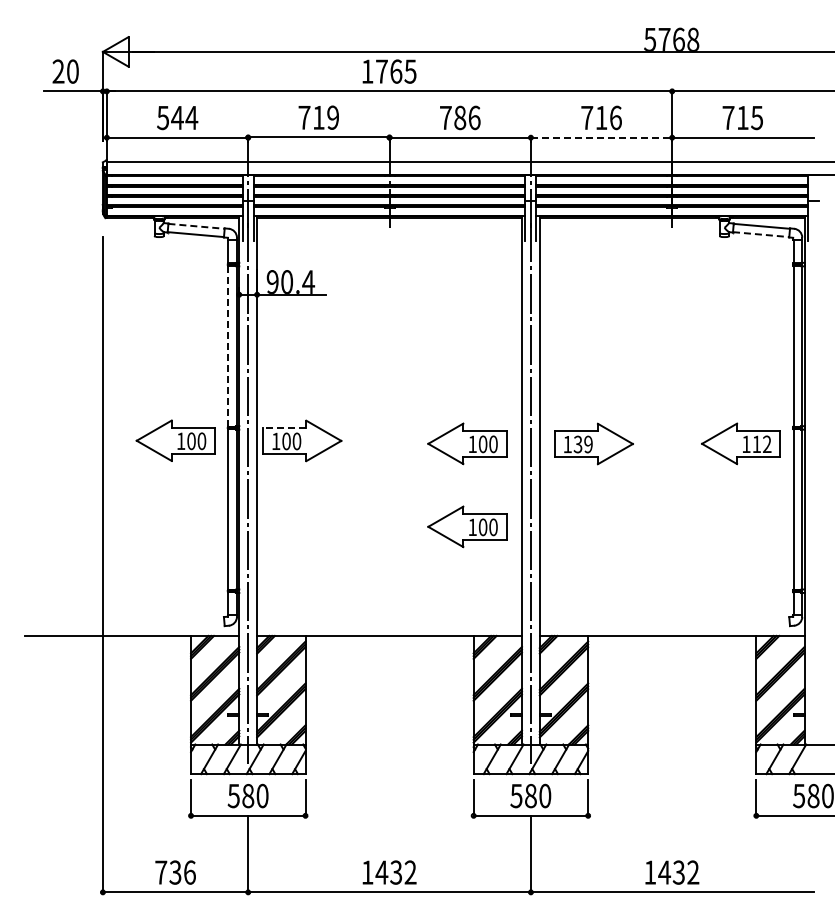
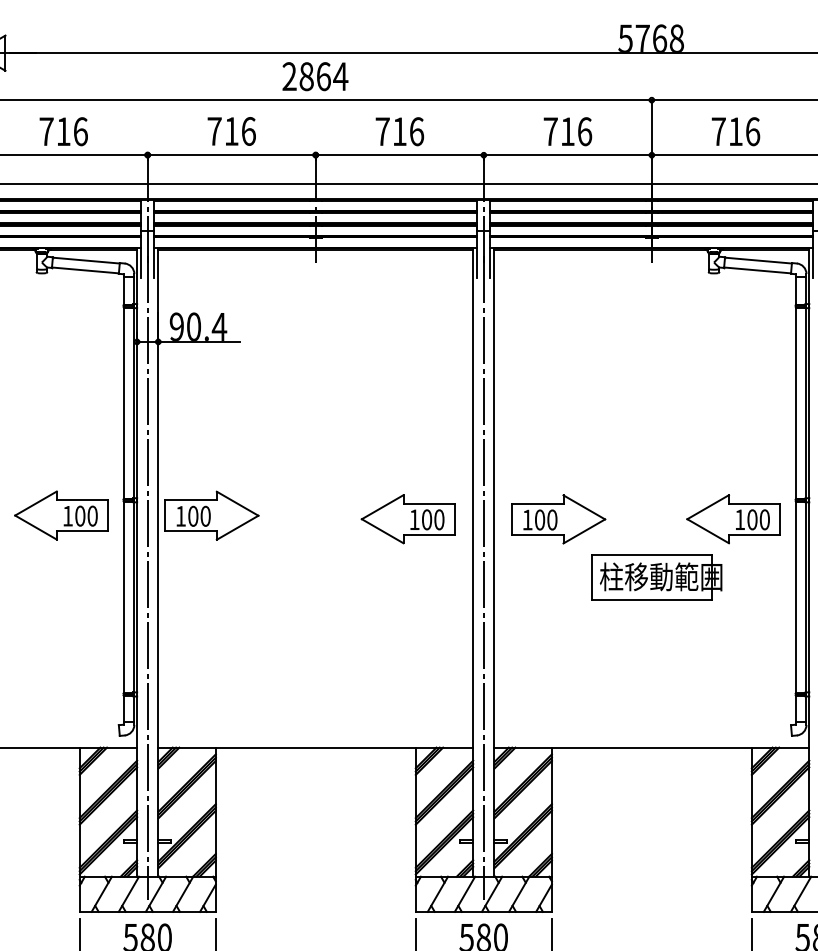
text: (388, 71) -> (314, 76), 1765 -> 2864
text: (177, 117) -> (63, 131), 544 -> 716
text: (333, 117) -> (249, 131), 719 -> 716
text: (460, 117) -> (400, 131), 786 -> 716
text: (757, 117) -> (753, 131), 715 -> 716
line: (601, 137) -> (567, 154), dashed -> solid
line: (197, 226) -> (87, 260), dashed -> solid
line: (761, 234) -> (758, 270), dashed -> solid
line: (228, 346) -> (124, 403), dashed -> solid
line: (284, 427) -> (190, 499), dashed -> solid
text: (582, 444) -> (545, 519), 139 -> 100
text: (761, 444) -> (758, 519), 112 -> 100
part: (676, 492) -> (656, 577), added
part: (467, 526) -> (408, 617), removed

